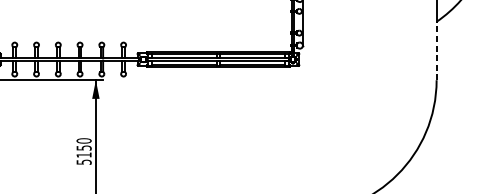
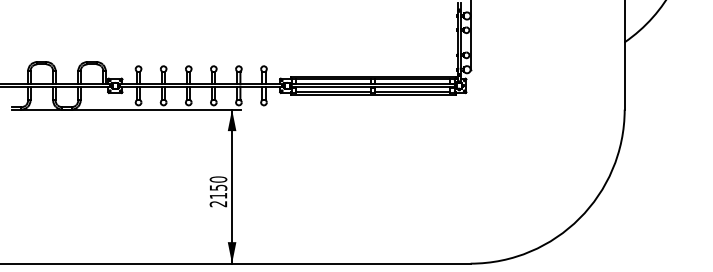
line: (436, 50) -> (624, 75), dashed -> solid
text: (84, 162) -> (218, 204), 5150 -> 2150

